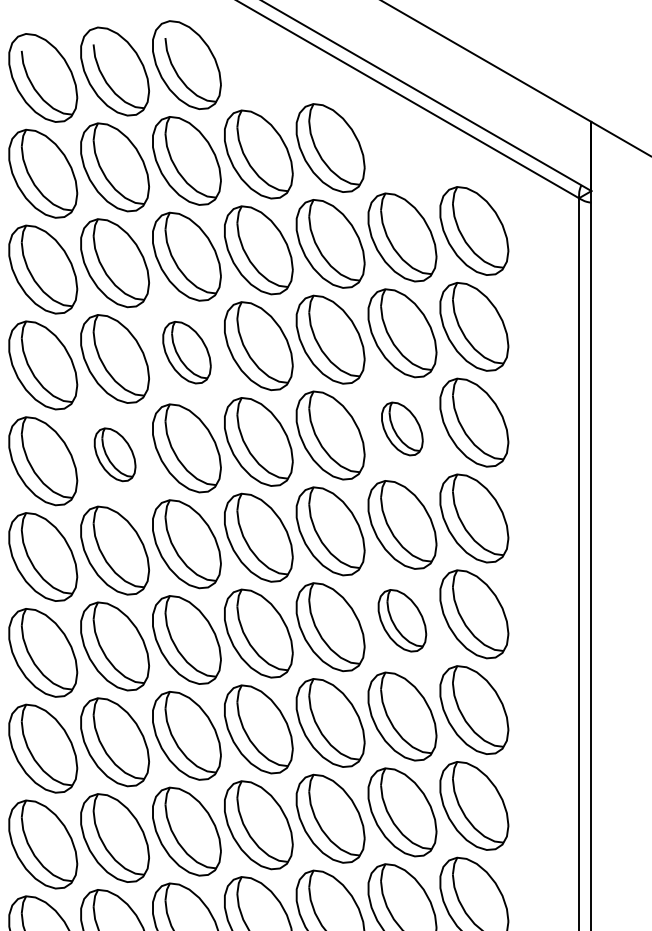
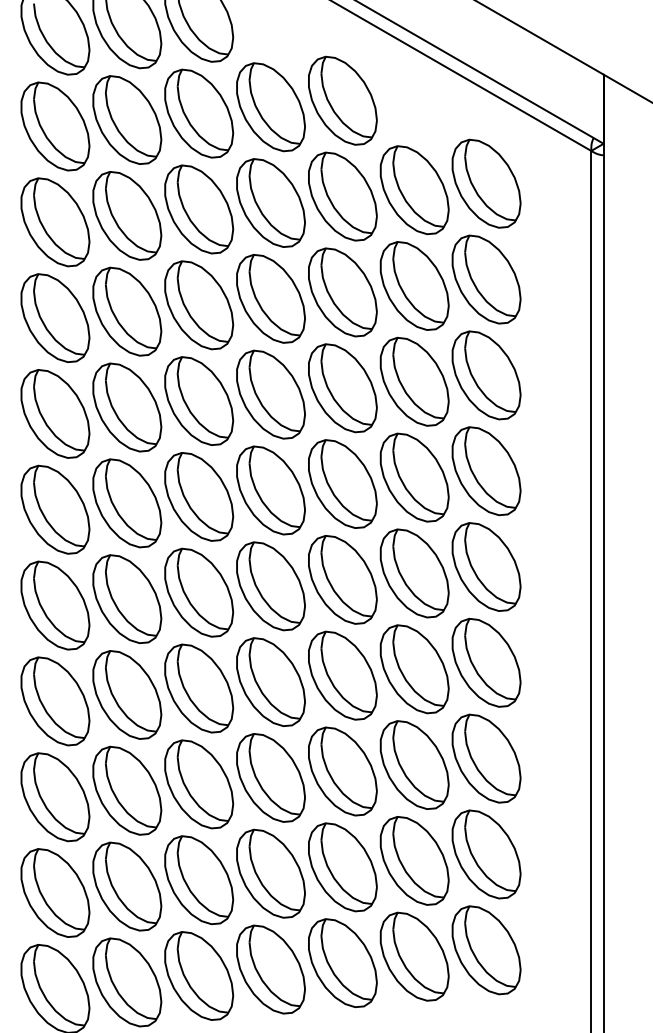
part: (187, 352) -> (199, 305), size x1.43
part: (402, 428) -> (414, 381), size x1.67
part: (115, 454) -> (127, 407), size x1.67
part: (402, 620) -> (414, 573), size x1.43

